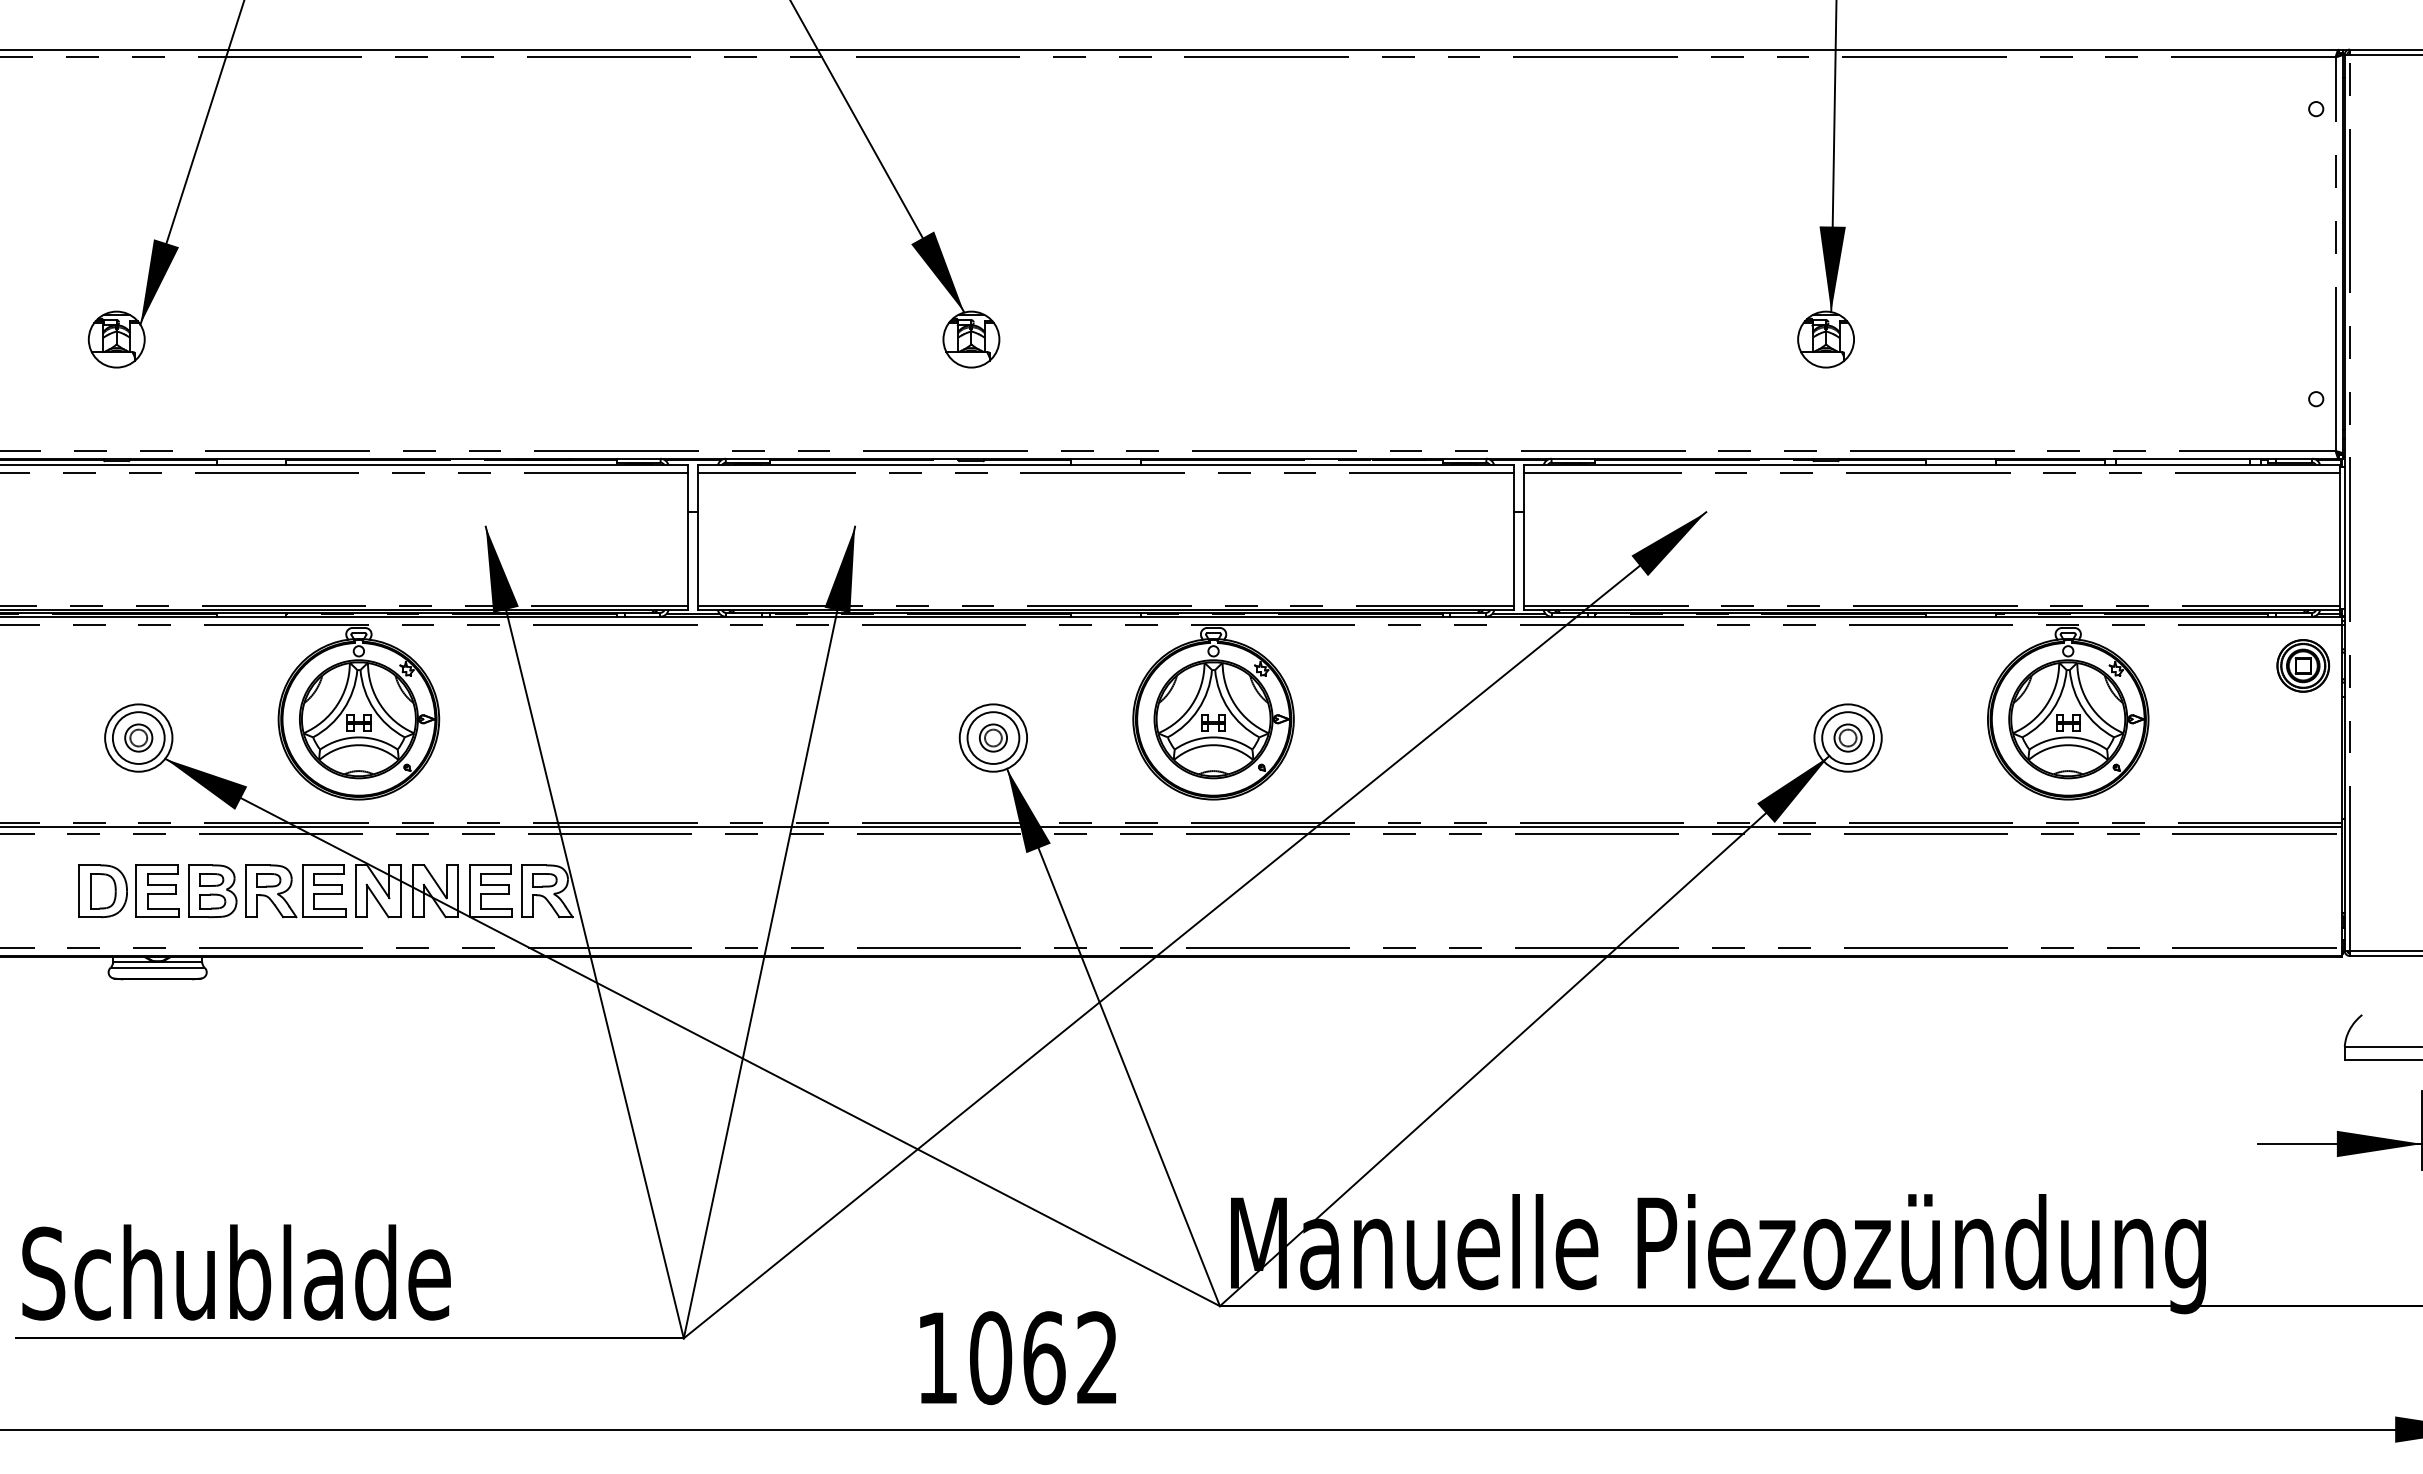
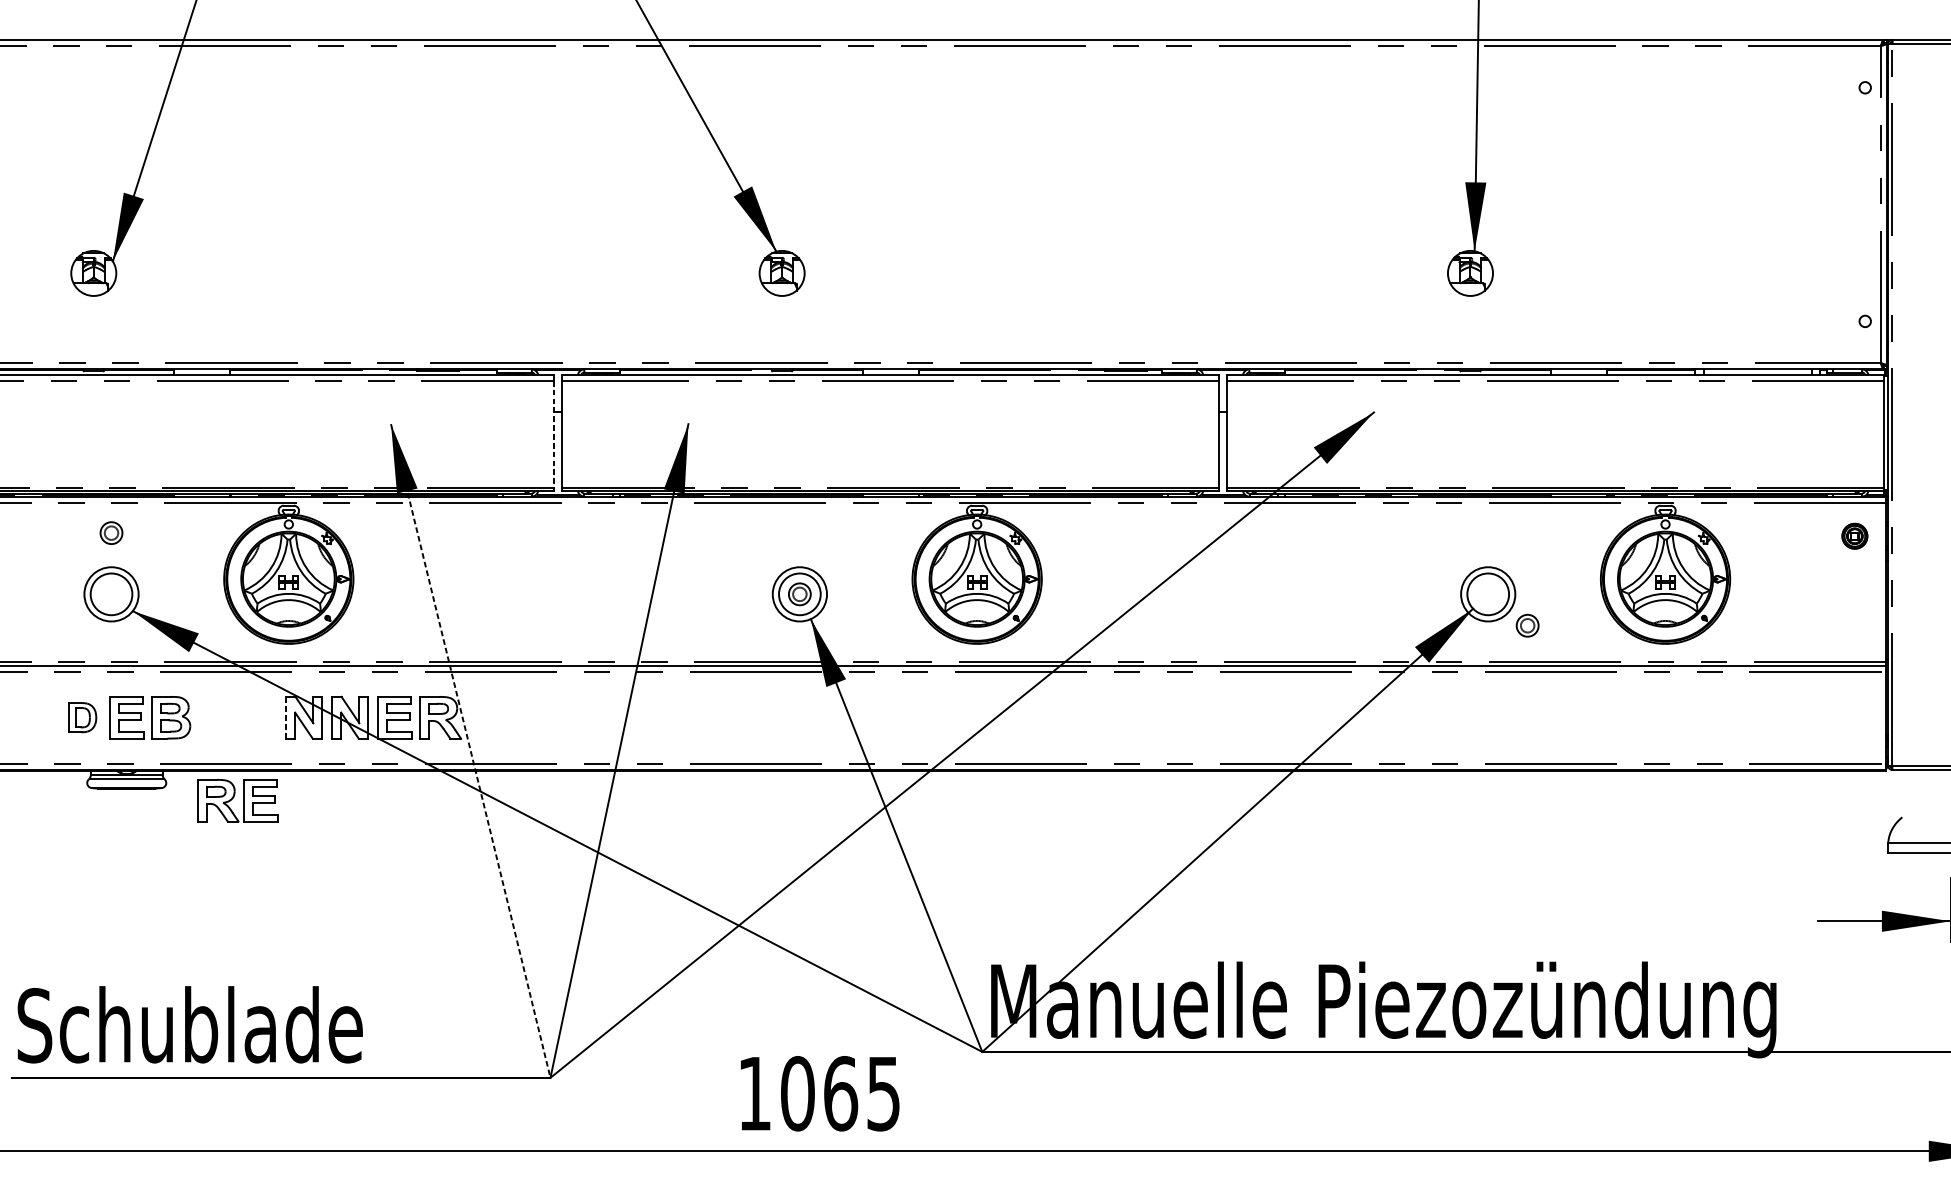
line: (688, 539) -> (554, 434), solid -> dashed
part: (2303, 665) -> (1854, 535), size x0.6
part: (138, 737) -> (111, 532), moved
part: (1847, 737) -> (1527, 625), moved
part: (289, 889) -> (232, 799), moved
part: (102, 890) -> (82, 717), size x0.7
line: (355, 891) -> (286, 717), solid -> dashed
line: (584, 932) -> (470, 750), solid -> dashed
text: (1097, 1358) -> (883, 1094), 1062 -> 1065

